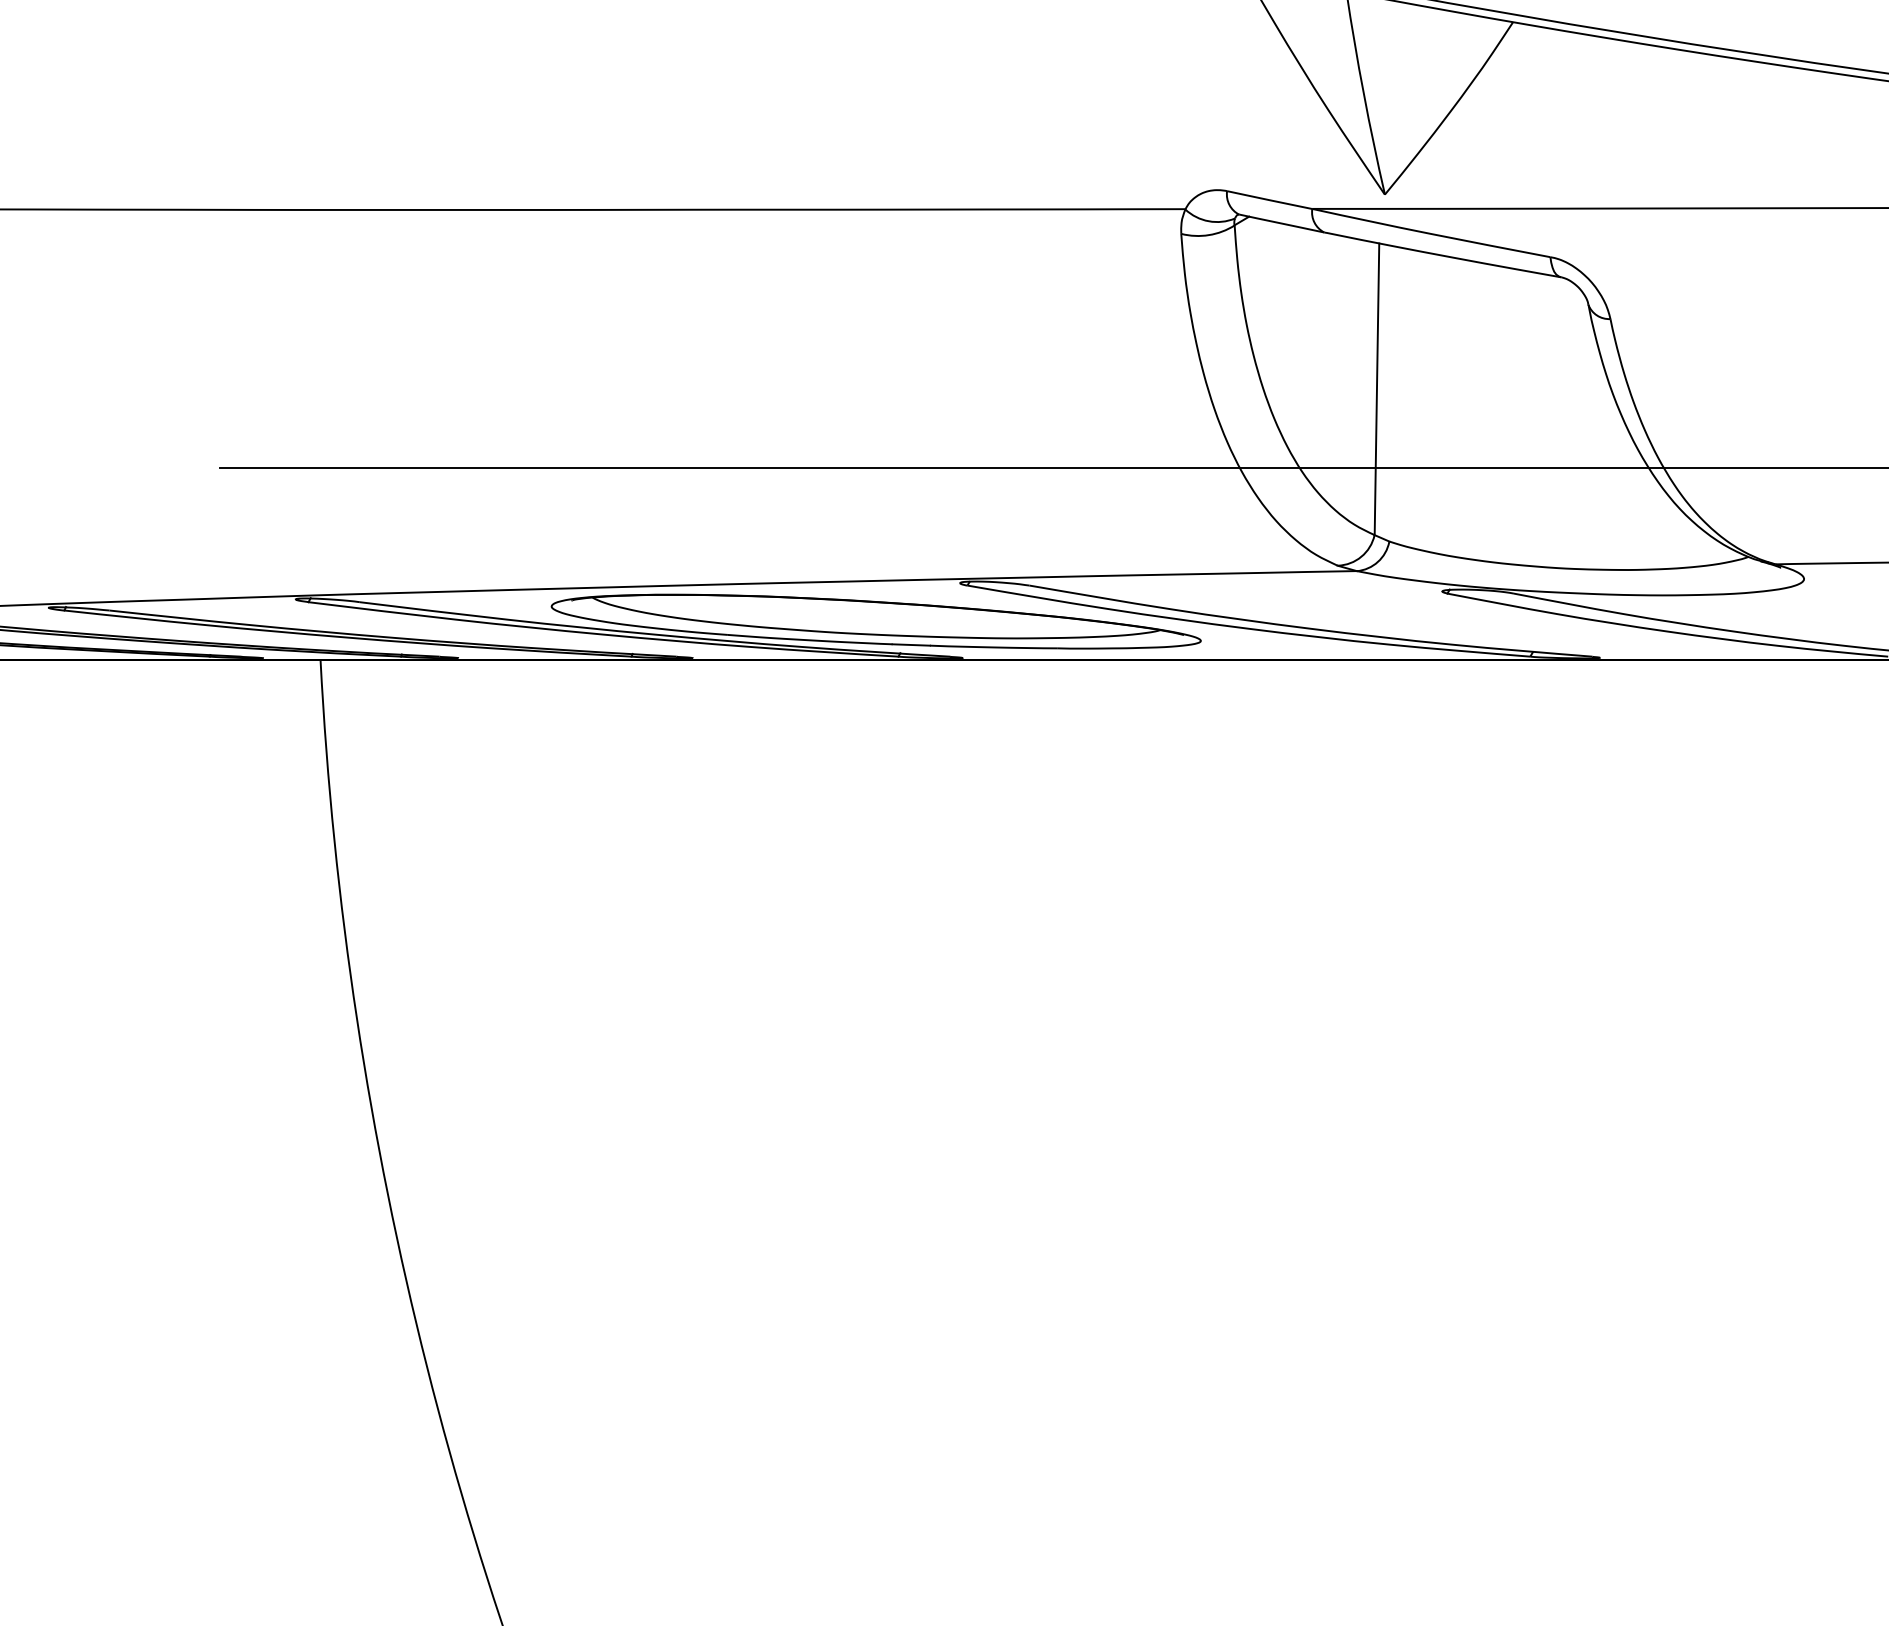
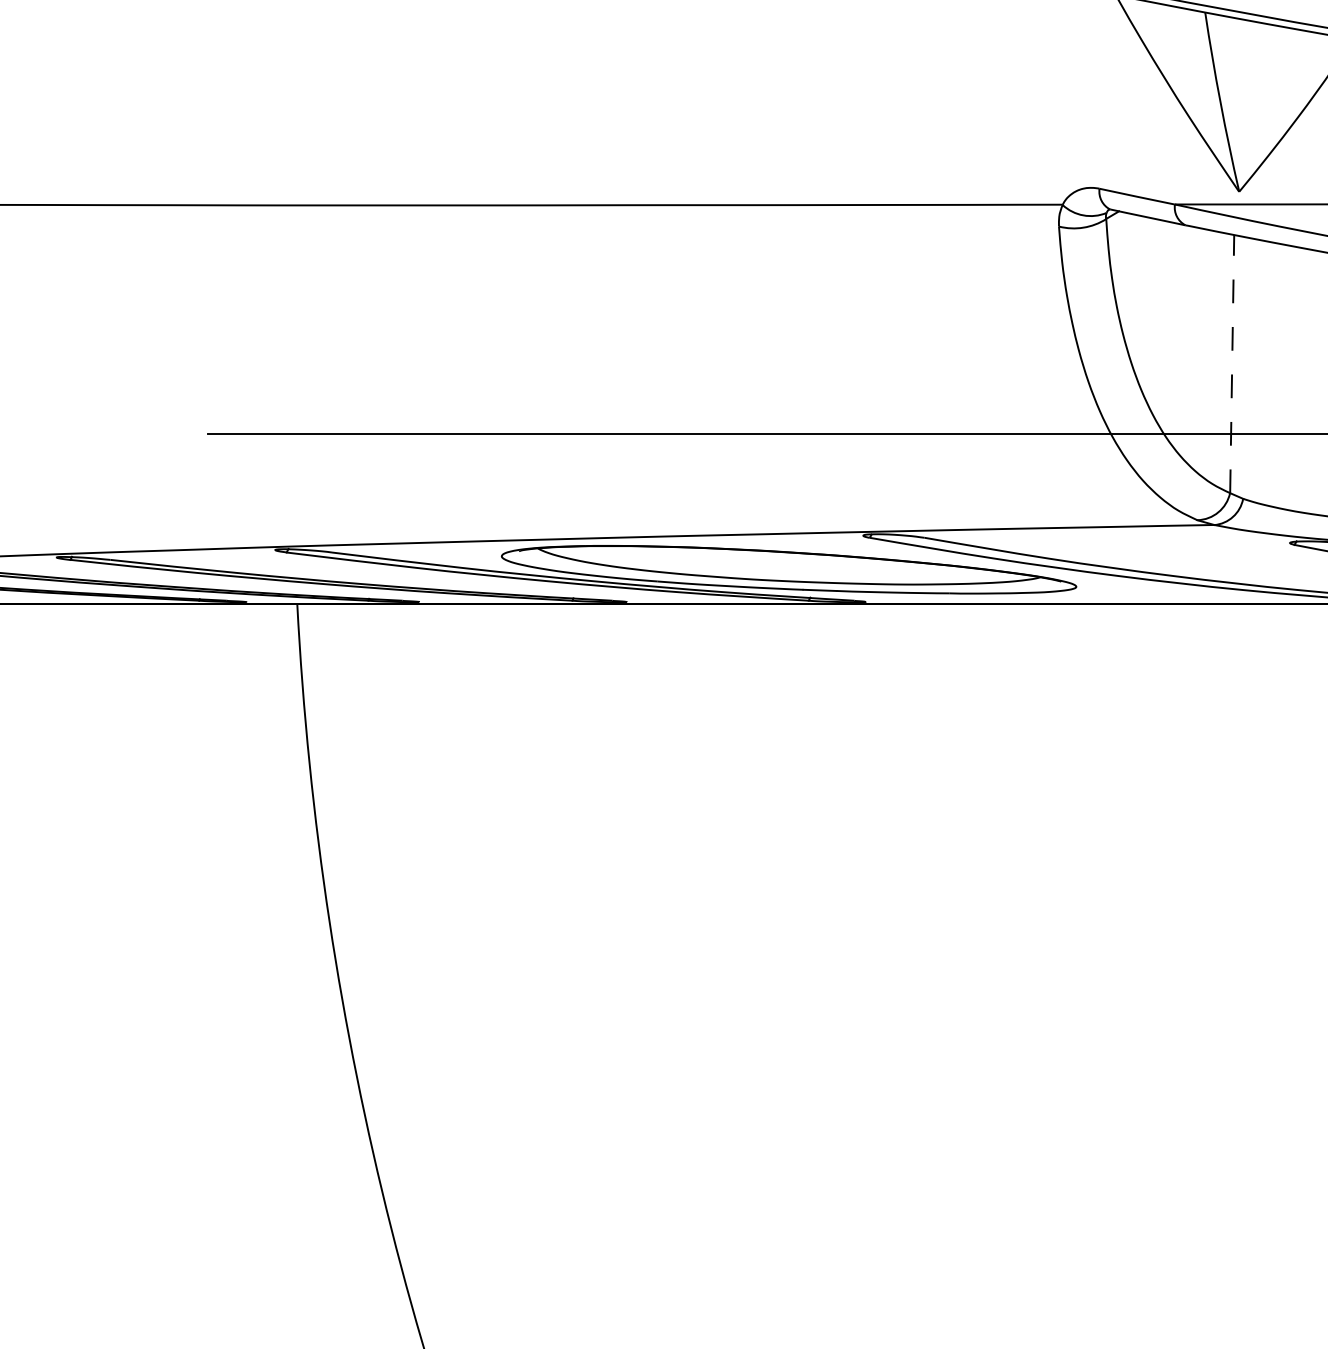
line: (1376, 389) -> (1231, 364), solid -> dashed

